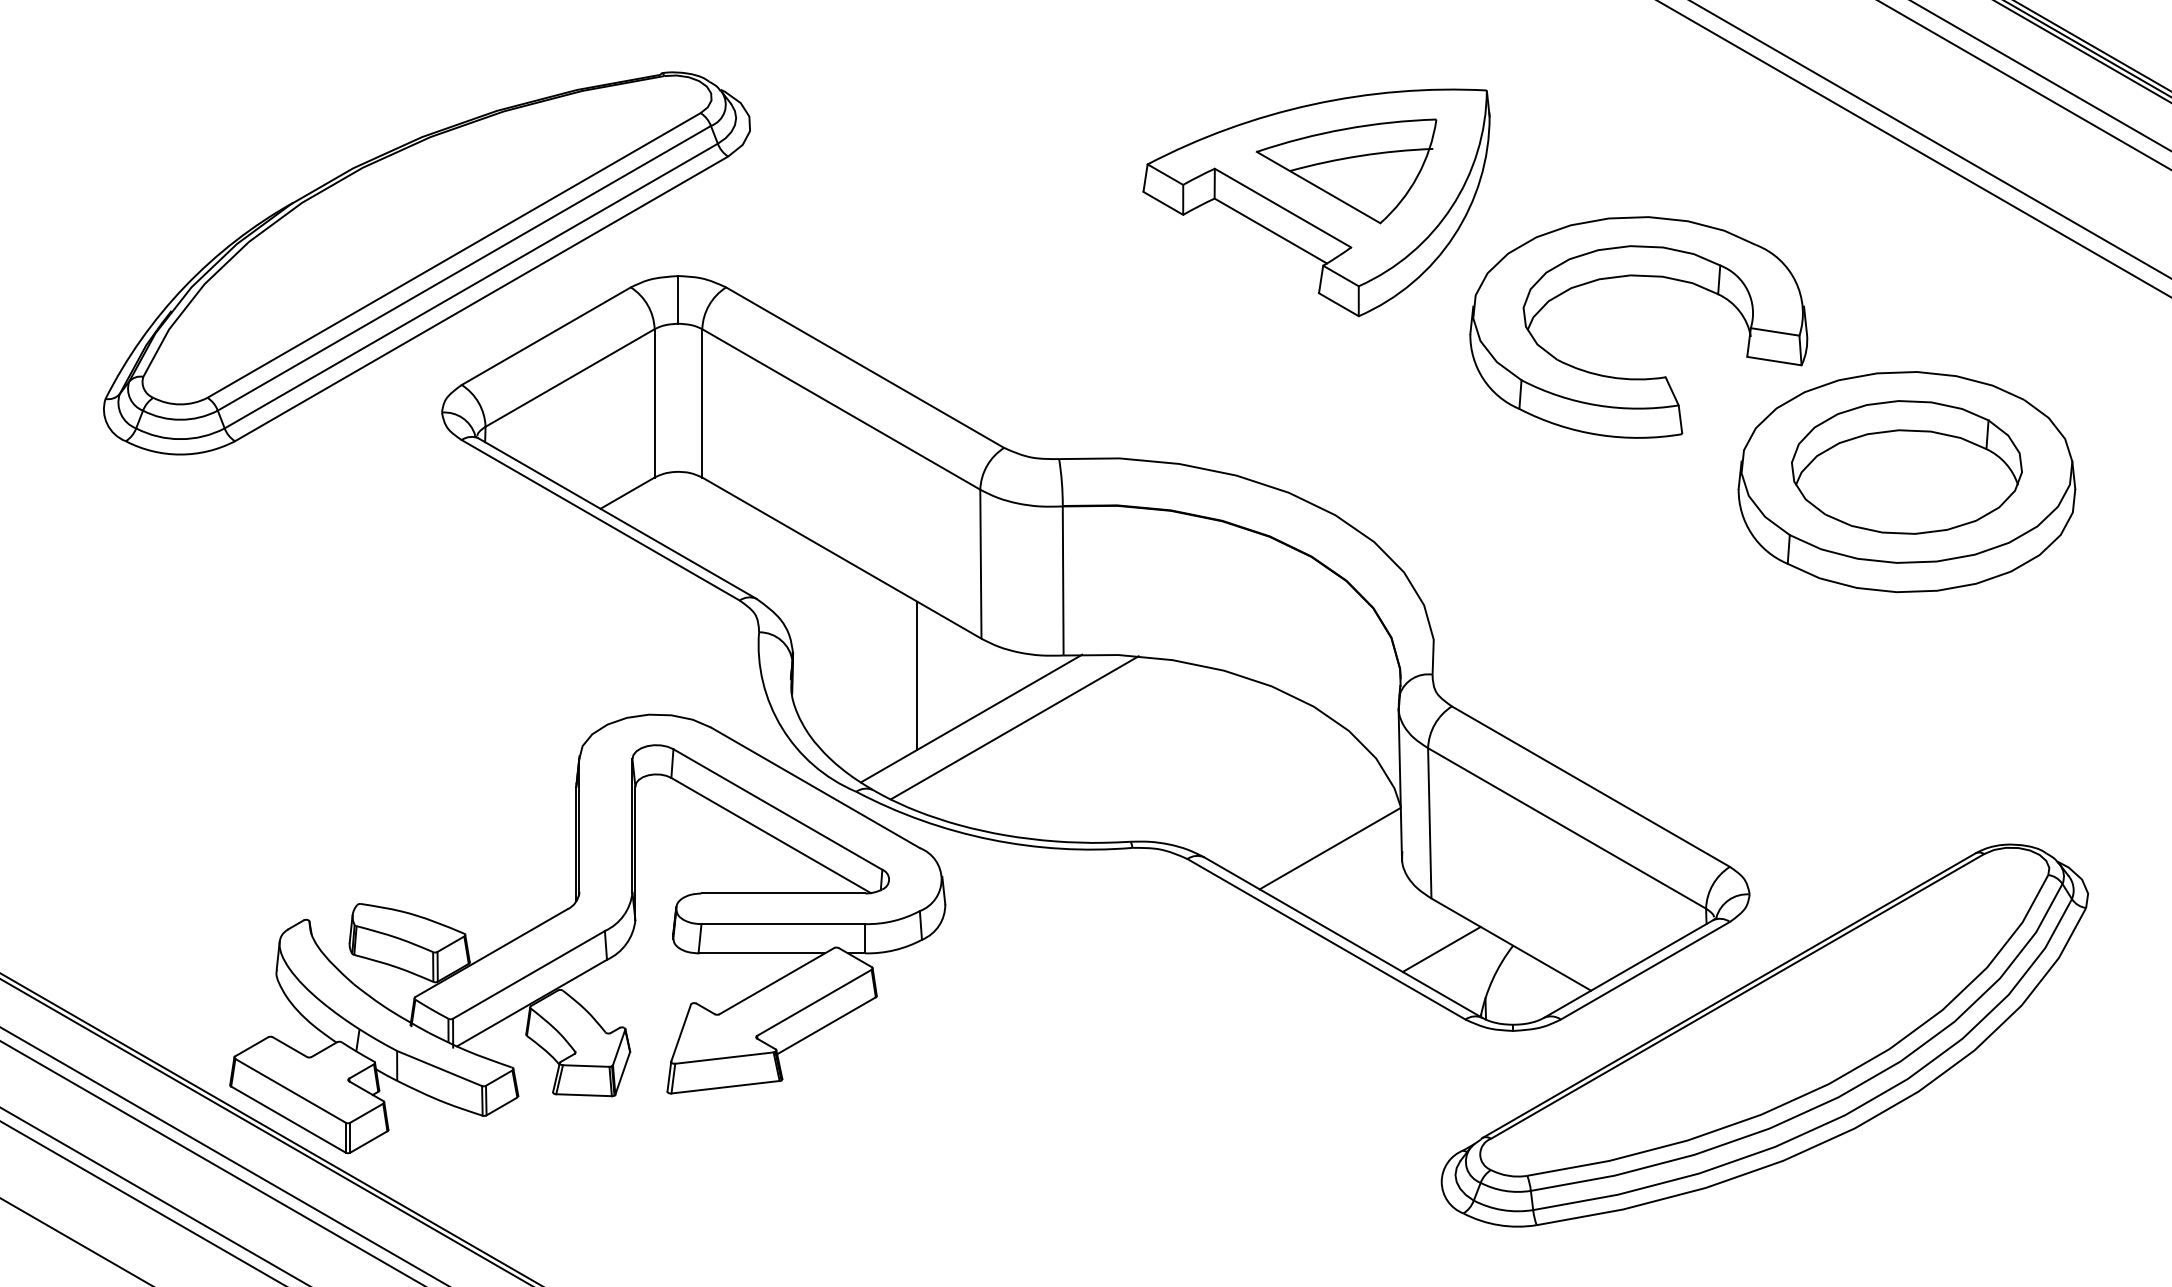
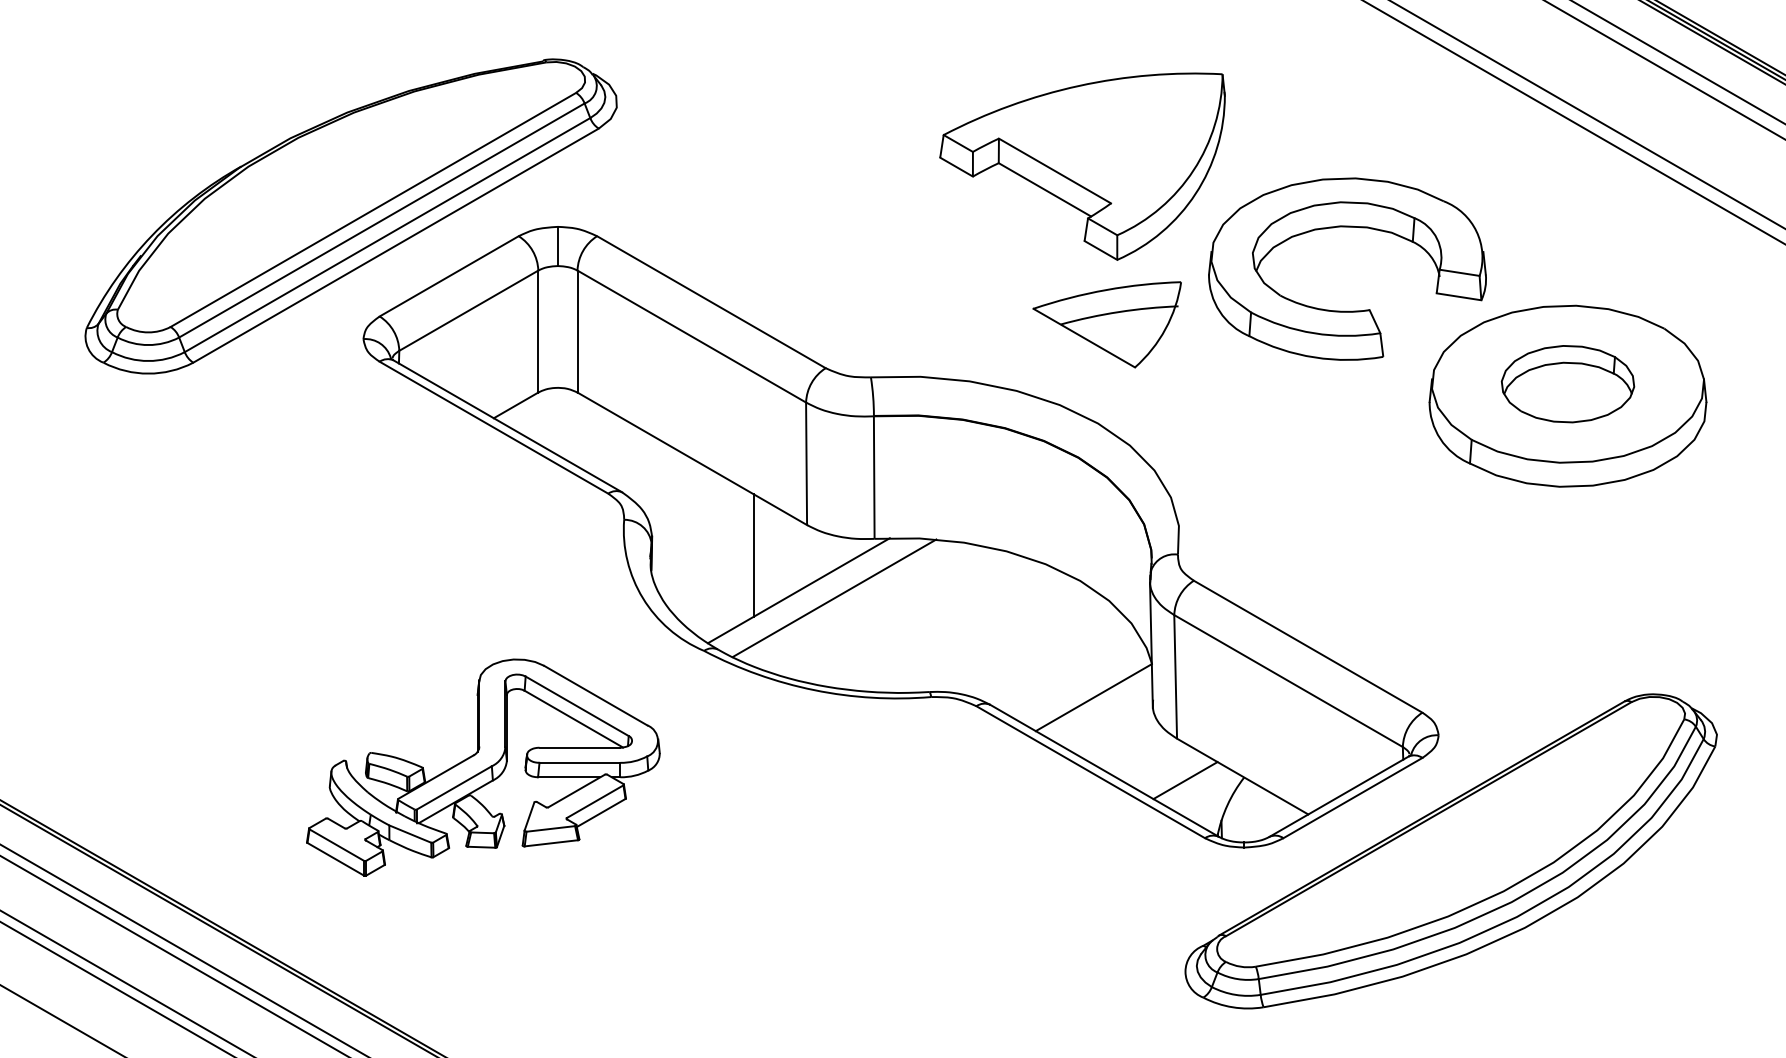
part: (1345, 171) -> (1106, 324), moved
part: (1906, 466) -> (1567, 383), size x0.7
part: (587, 933) -> (483, 767), size x0.6

